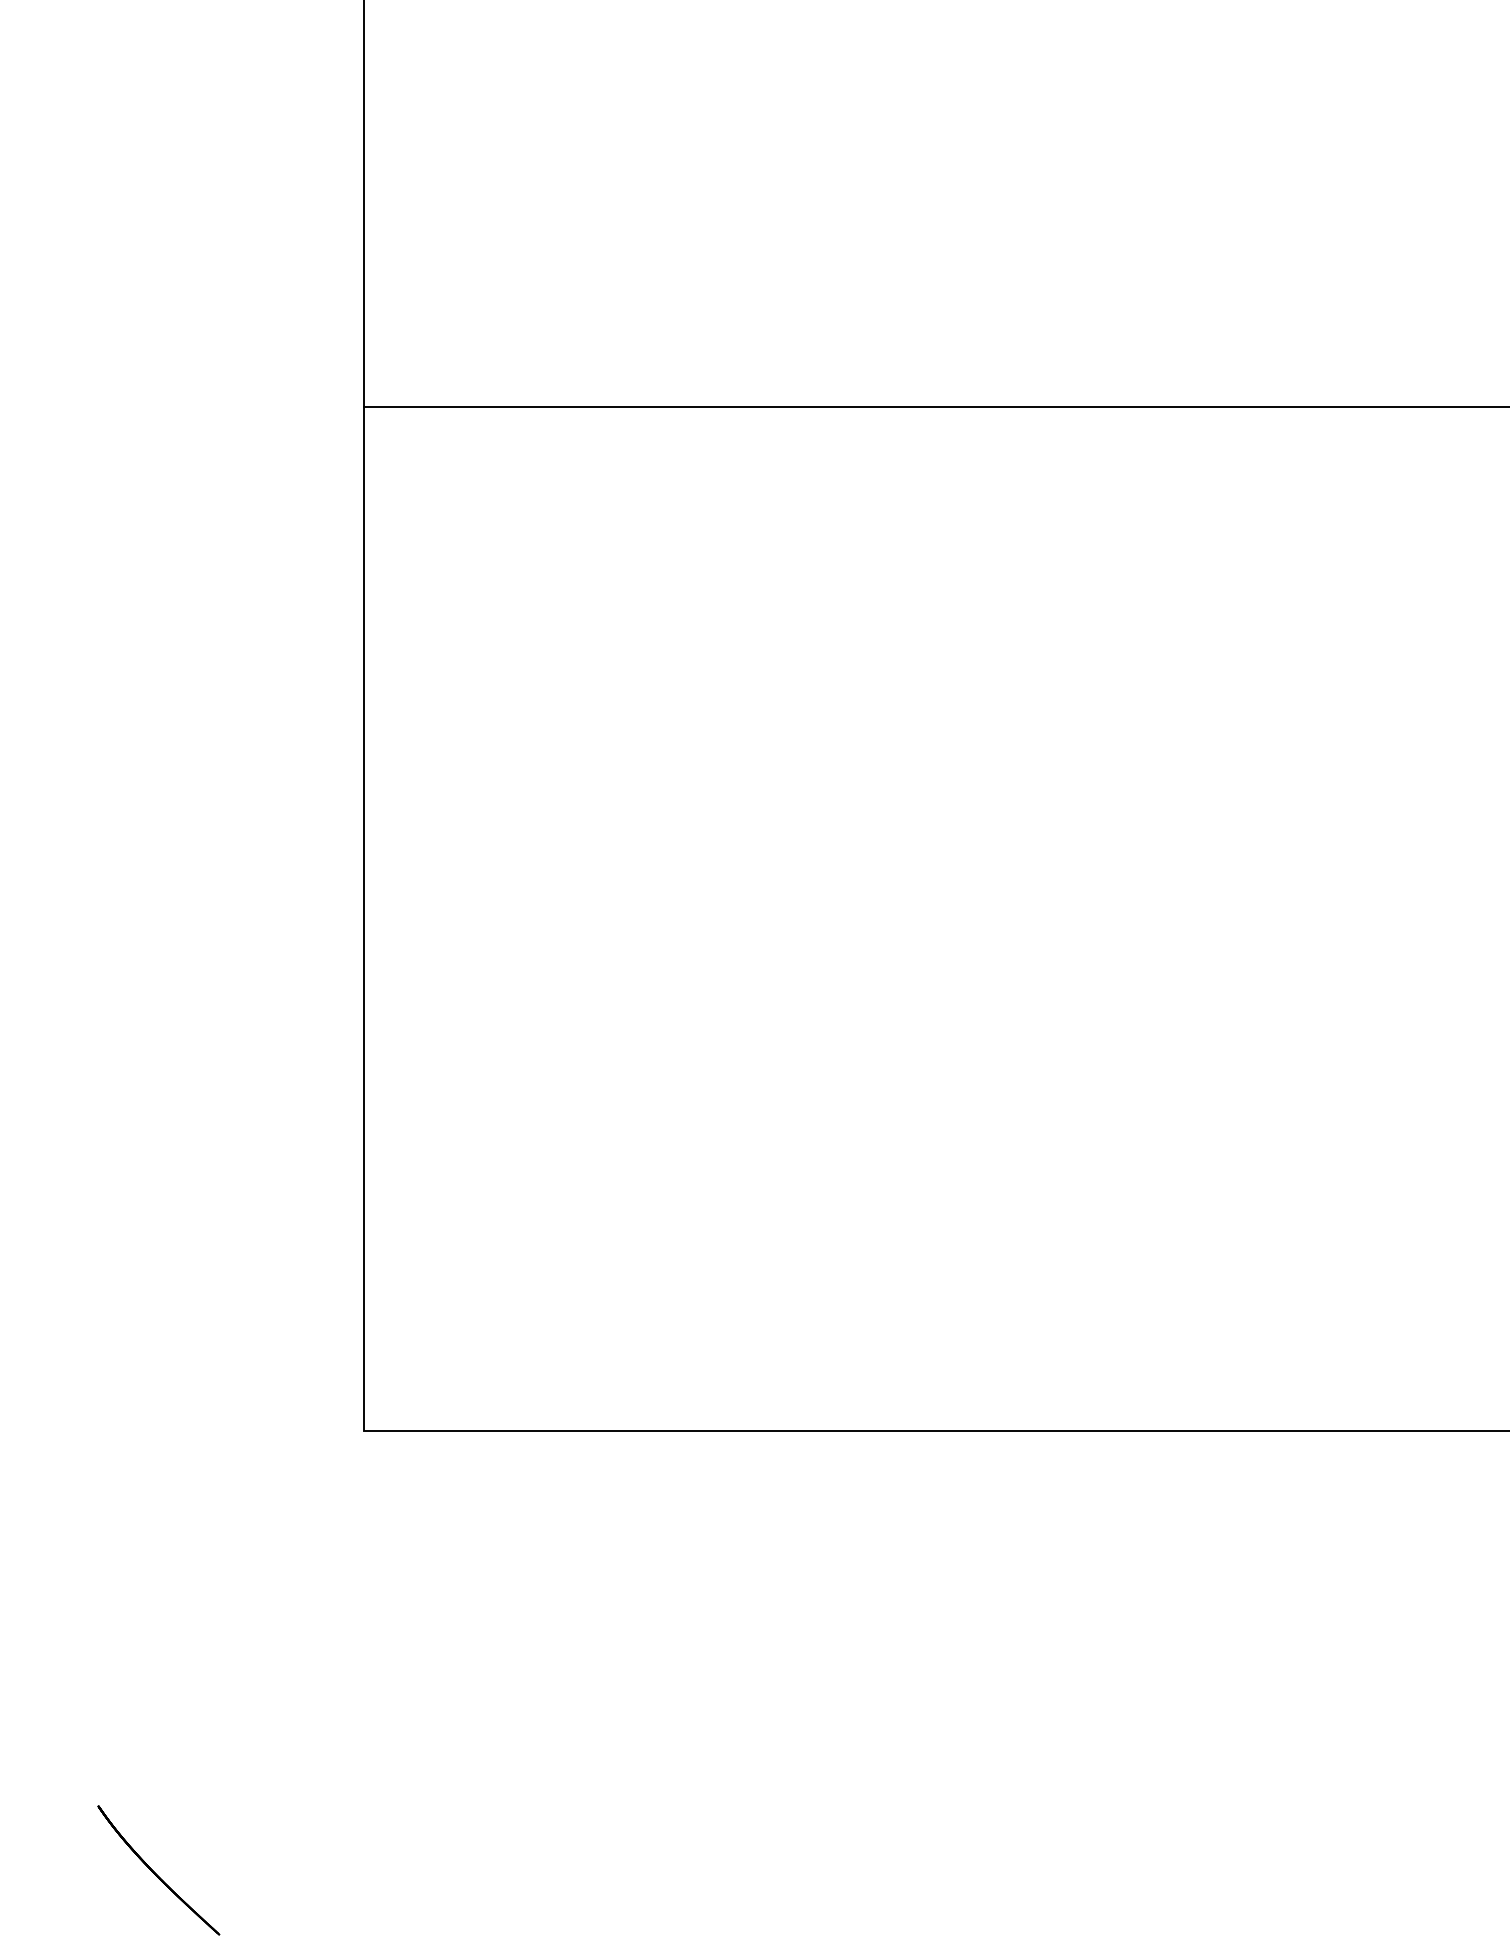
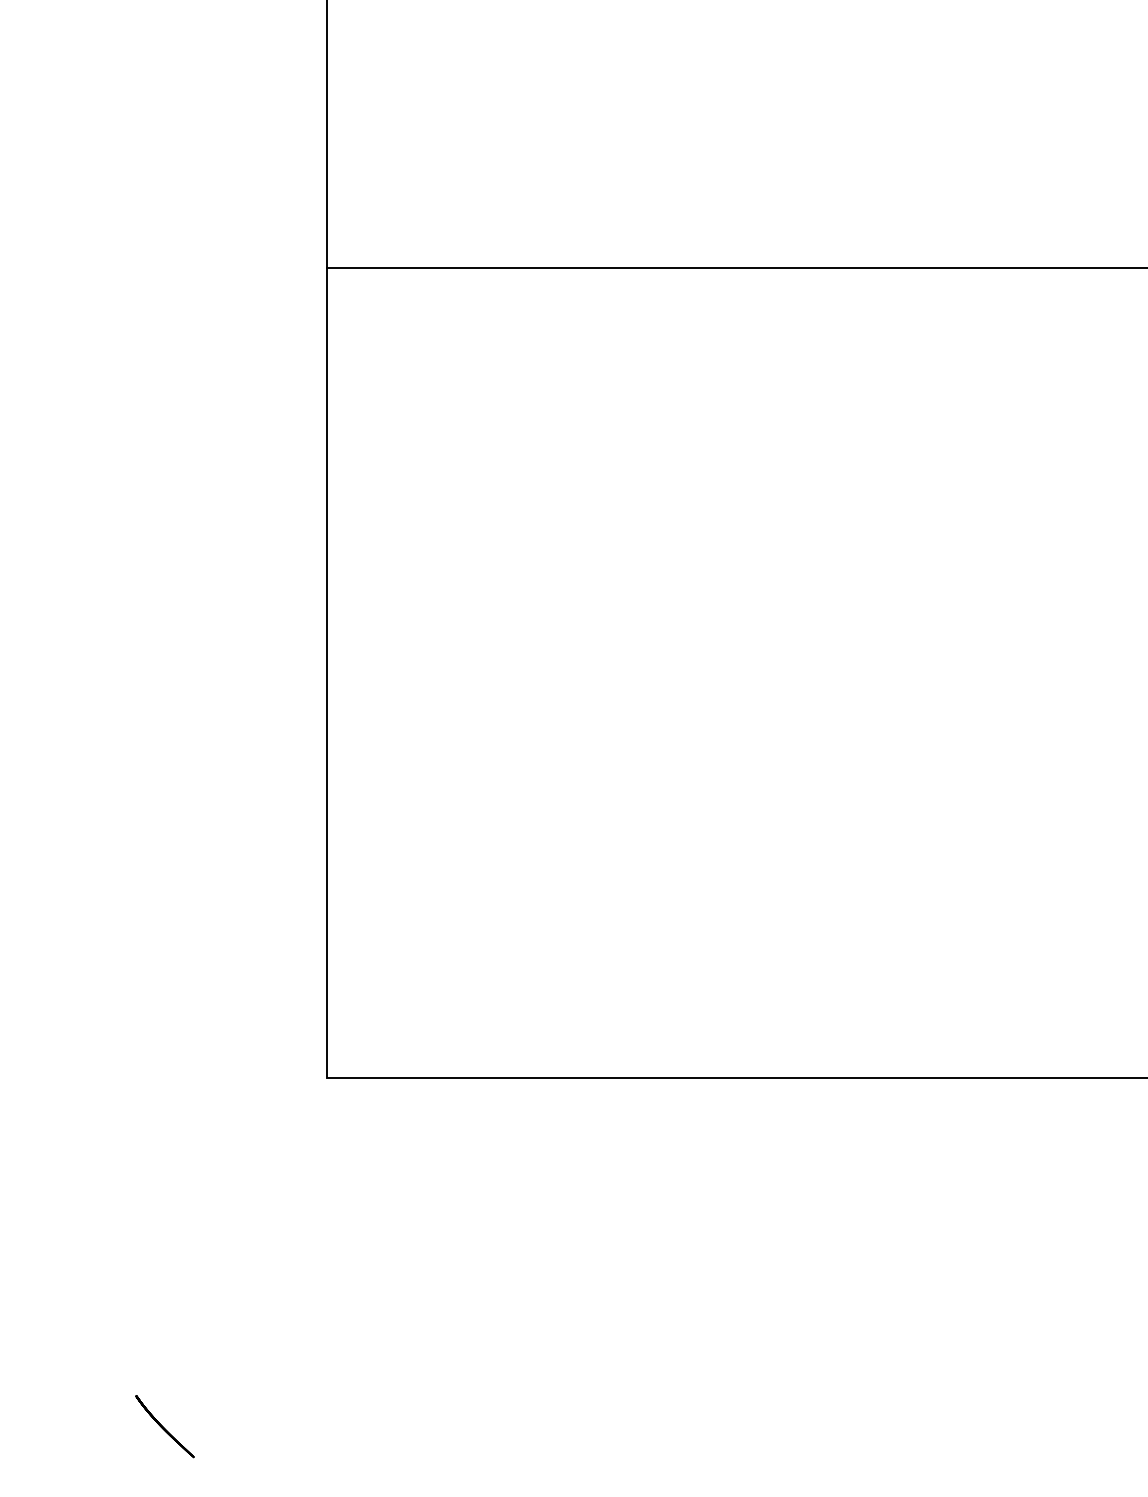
part: (158, 1870) -> (164, 1426), size x0.6

